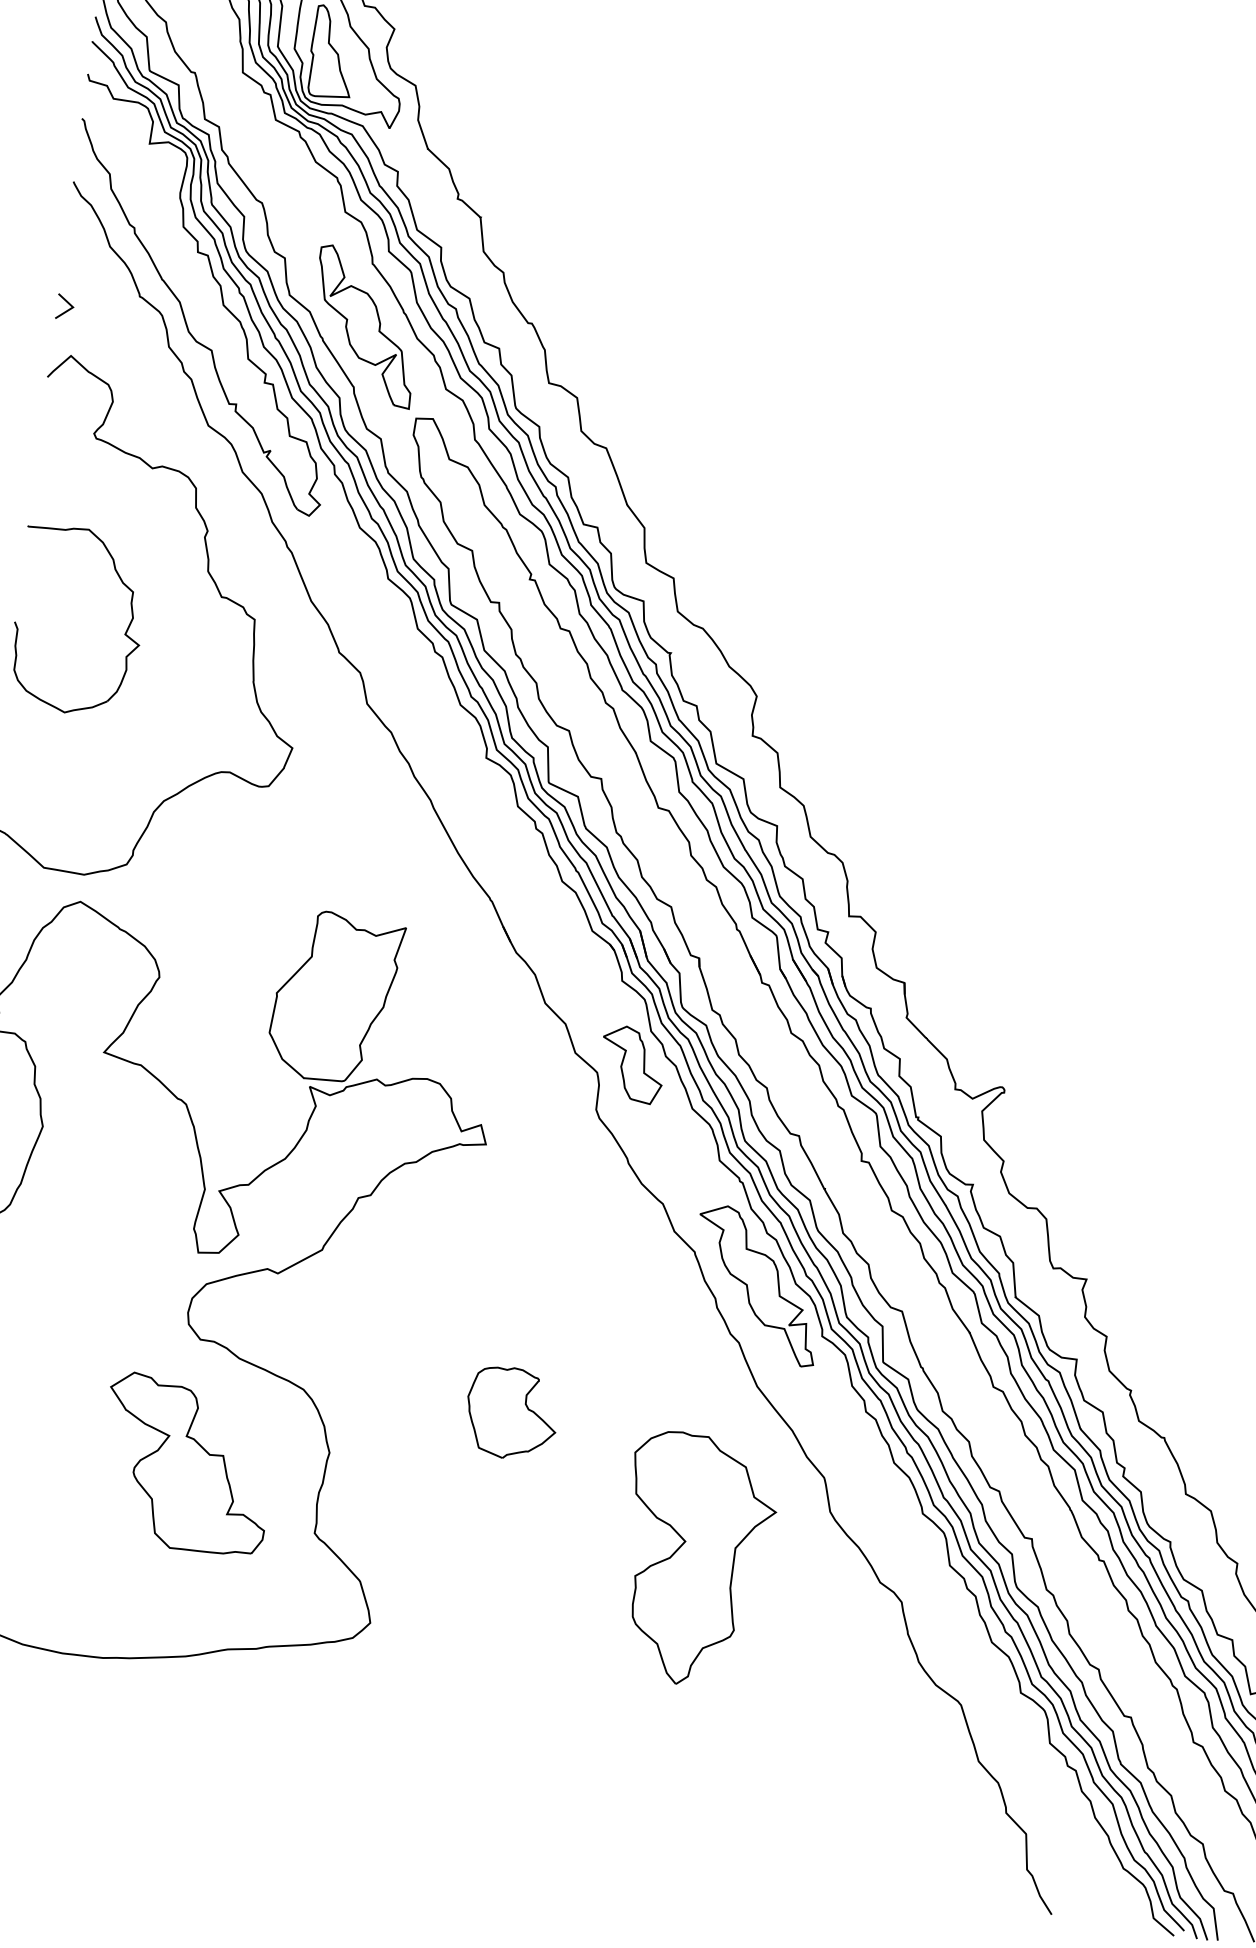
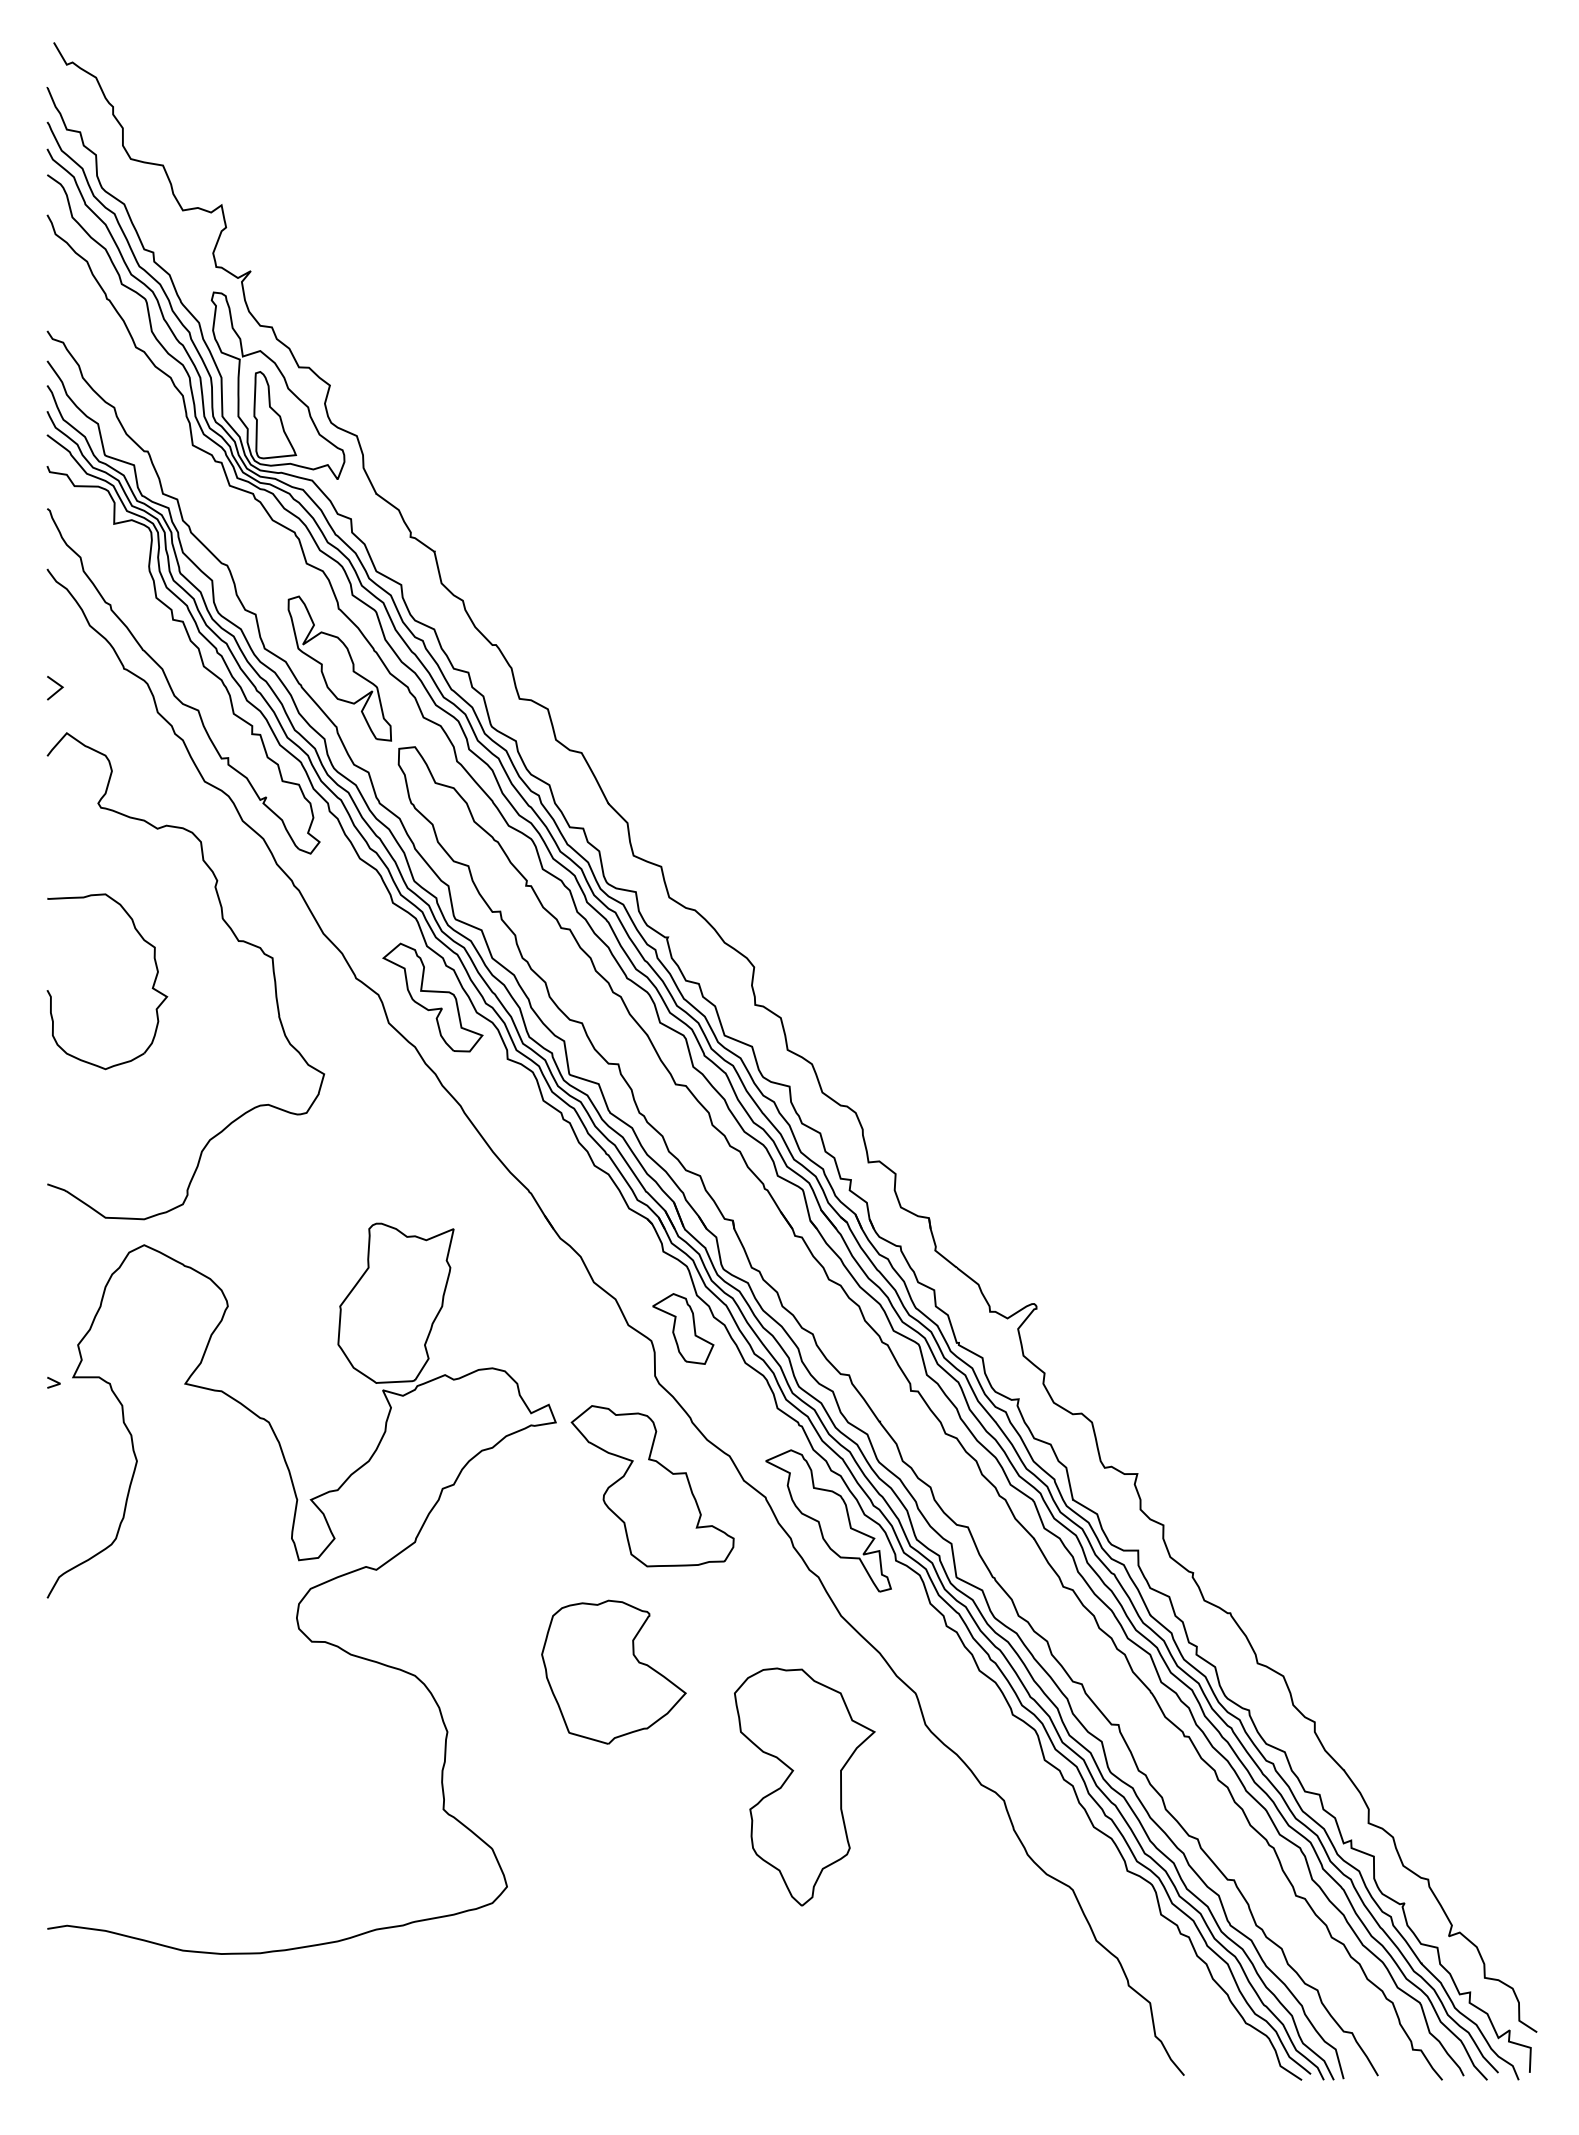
part: (416, 683) -> (432, 997), added
part: (511, 1412) -> (613, 1671), size x1.67
part: (186, 1465) -> (652, 1486), moved

